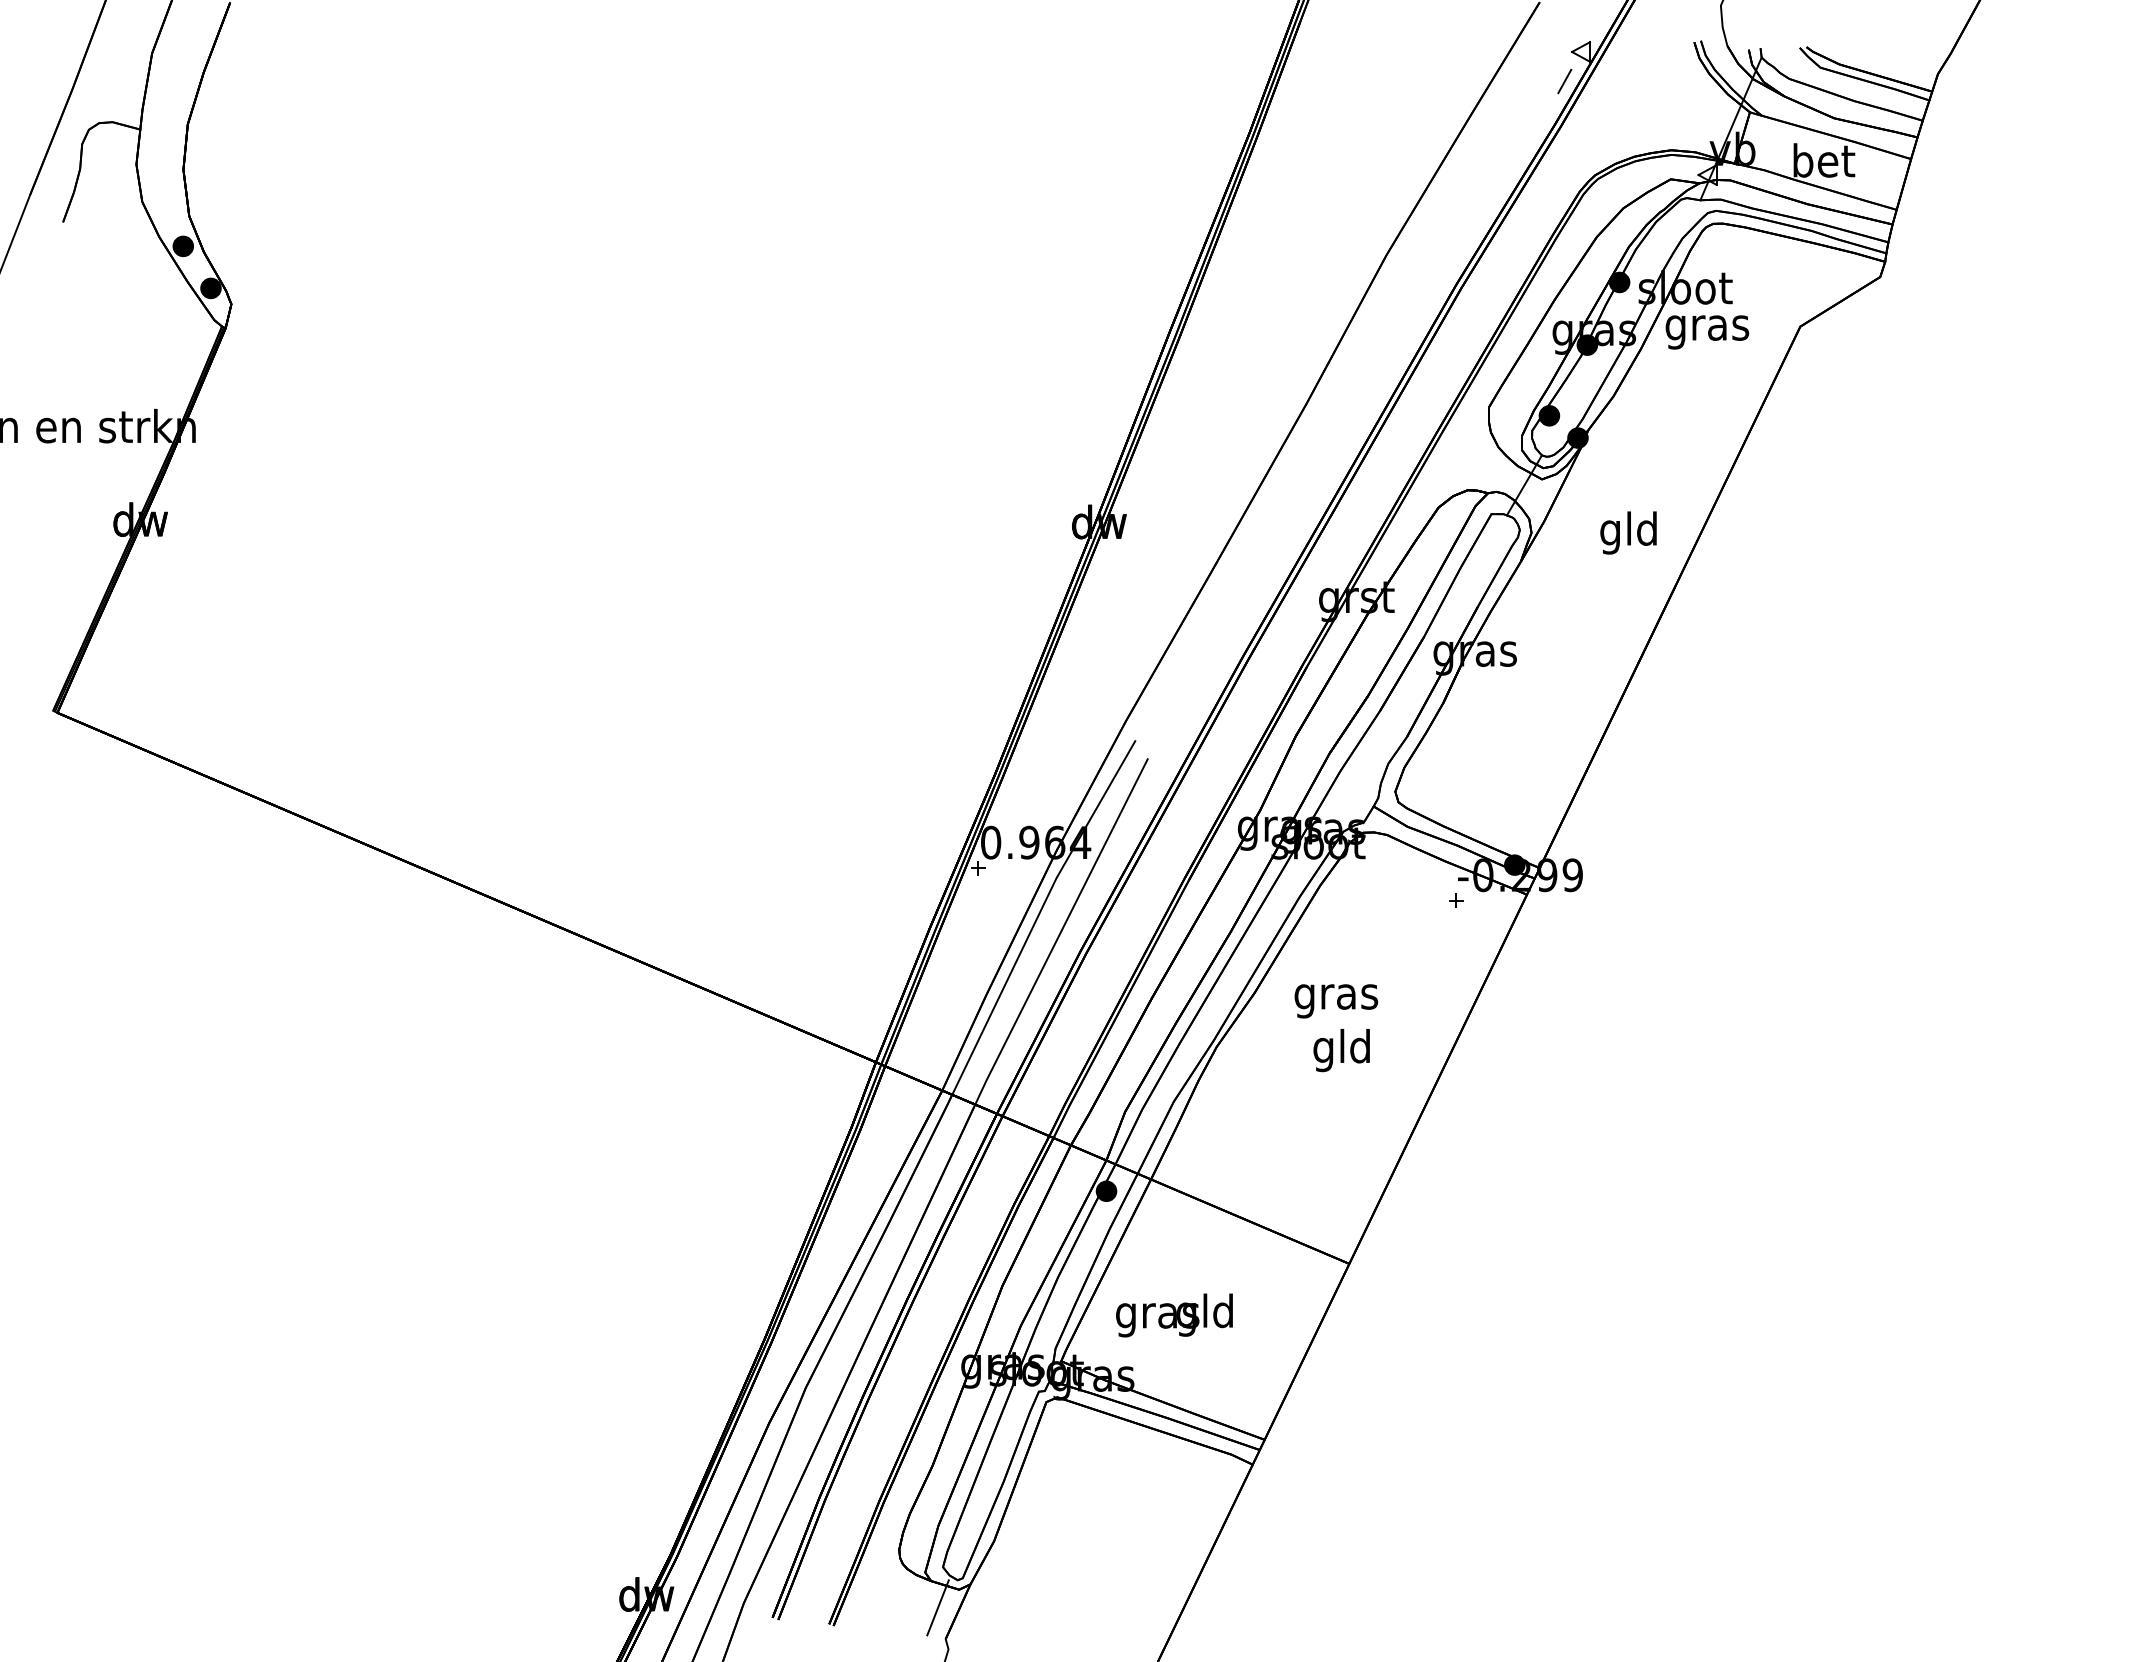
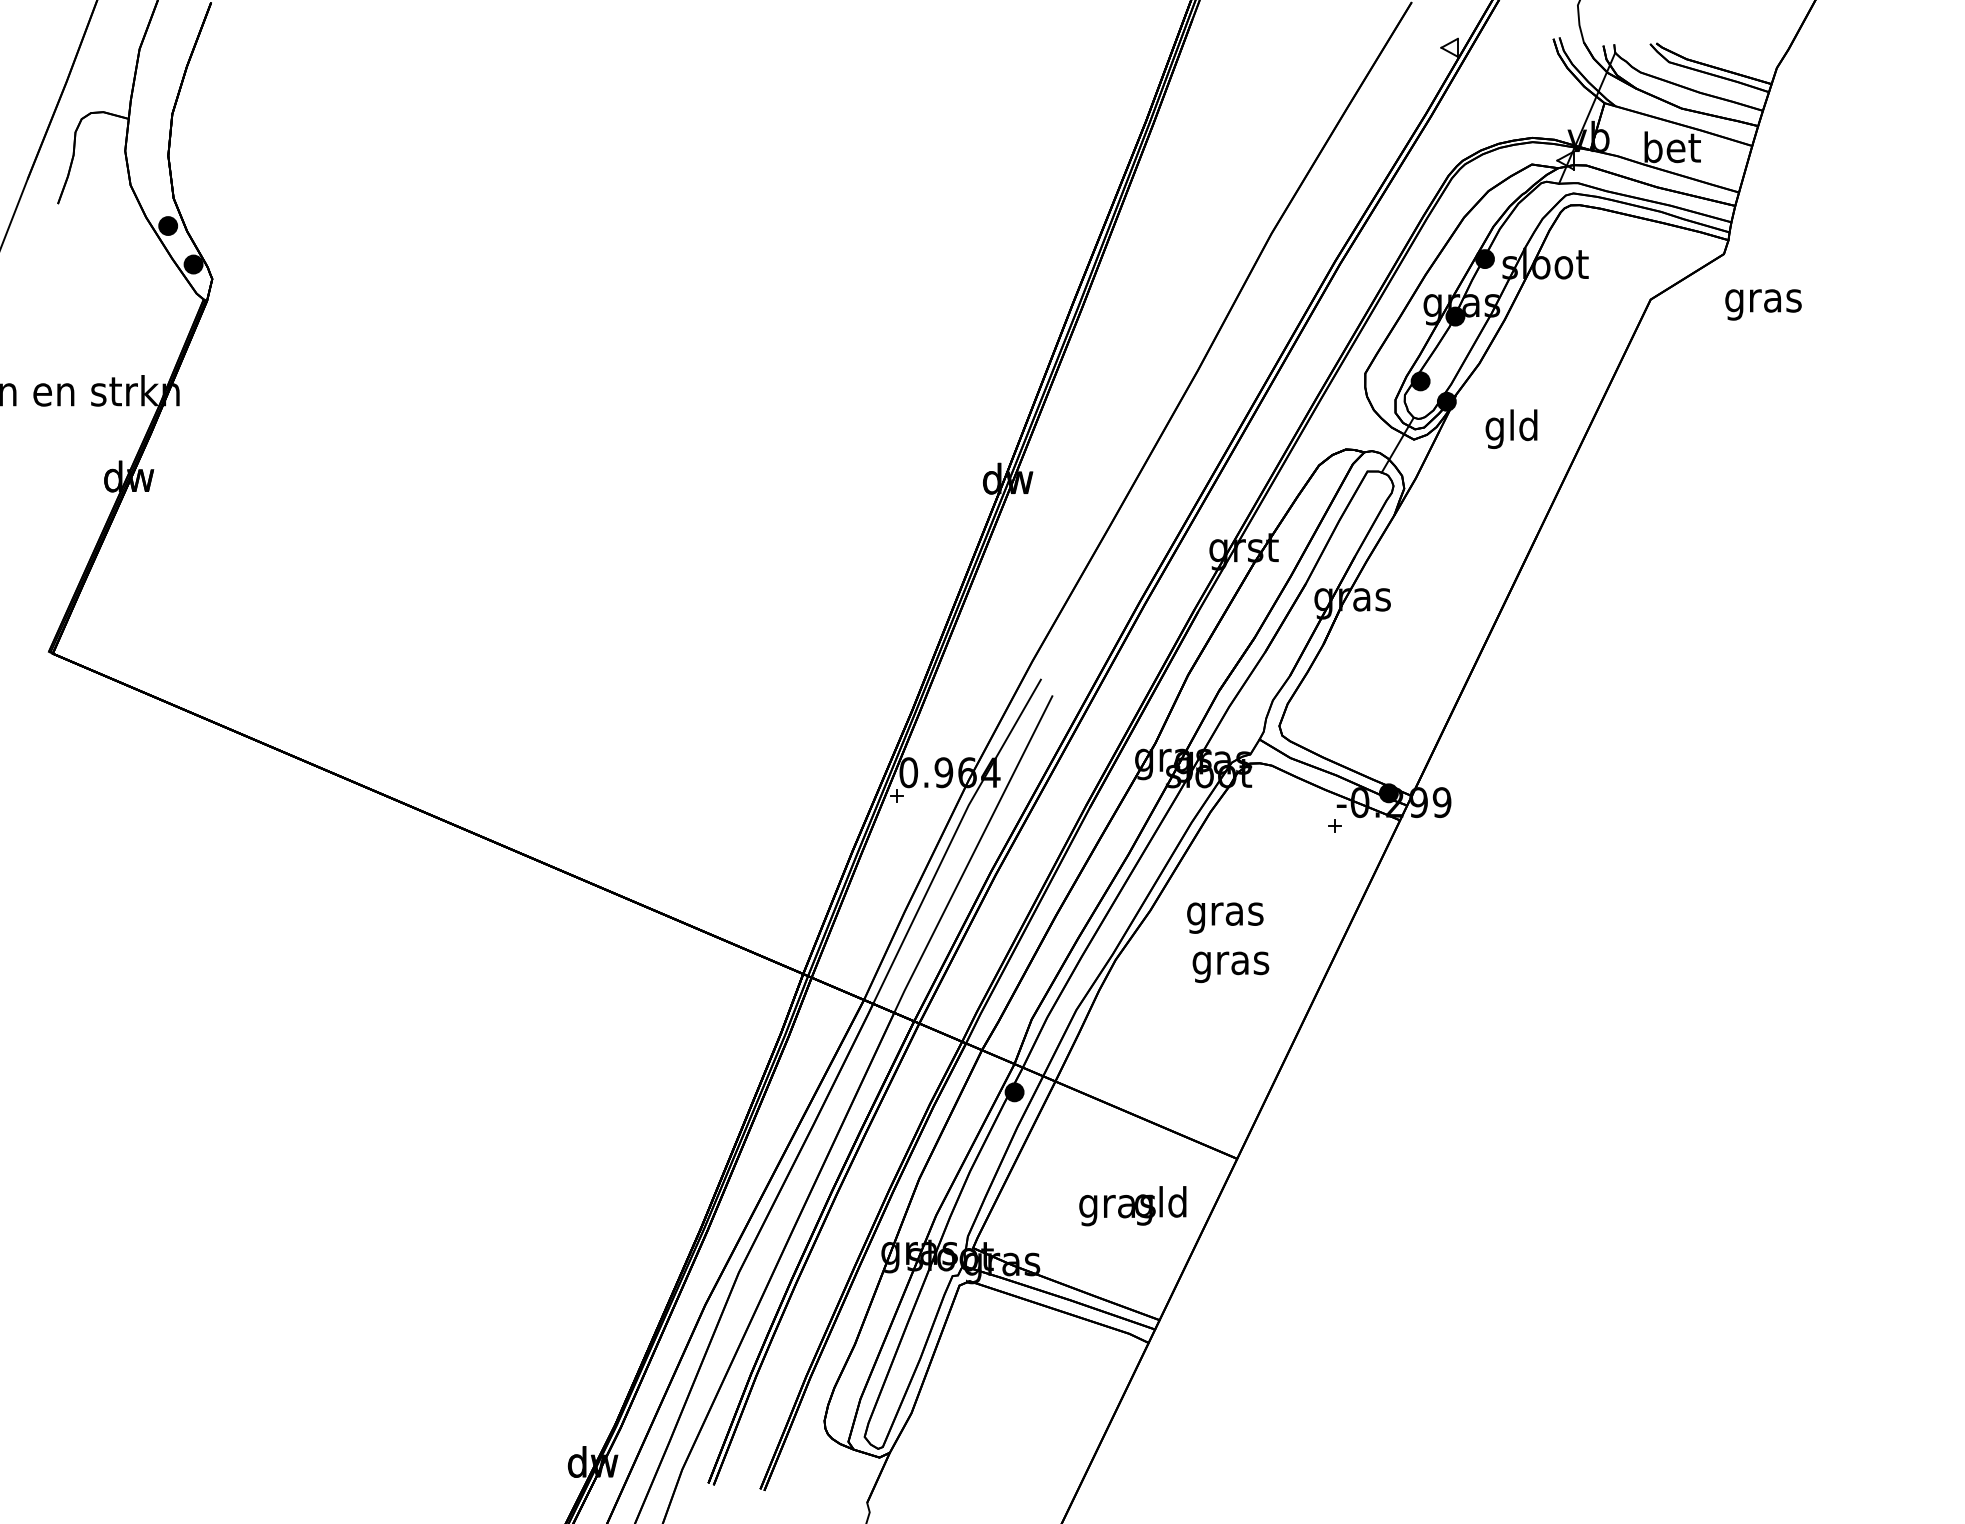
line: (1564, 81) -> (1434, 74), removed
text: (1707, 332) -> (1763, 304), moved
text: (1628, 532) -> (1511, 428), moved
text: (1342, 1050) -> (1230, 963), gld -> gras
text: (1174, 1315) -> (1132, 1206), moved
line: (937, 1607) -> (859, 1473), removed

